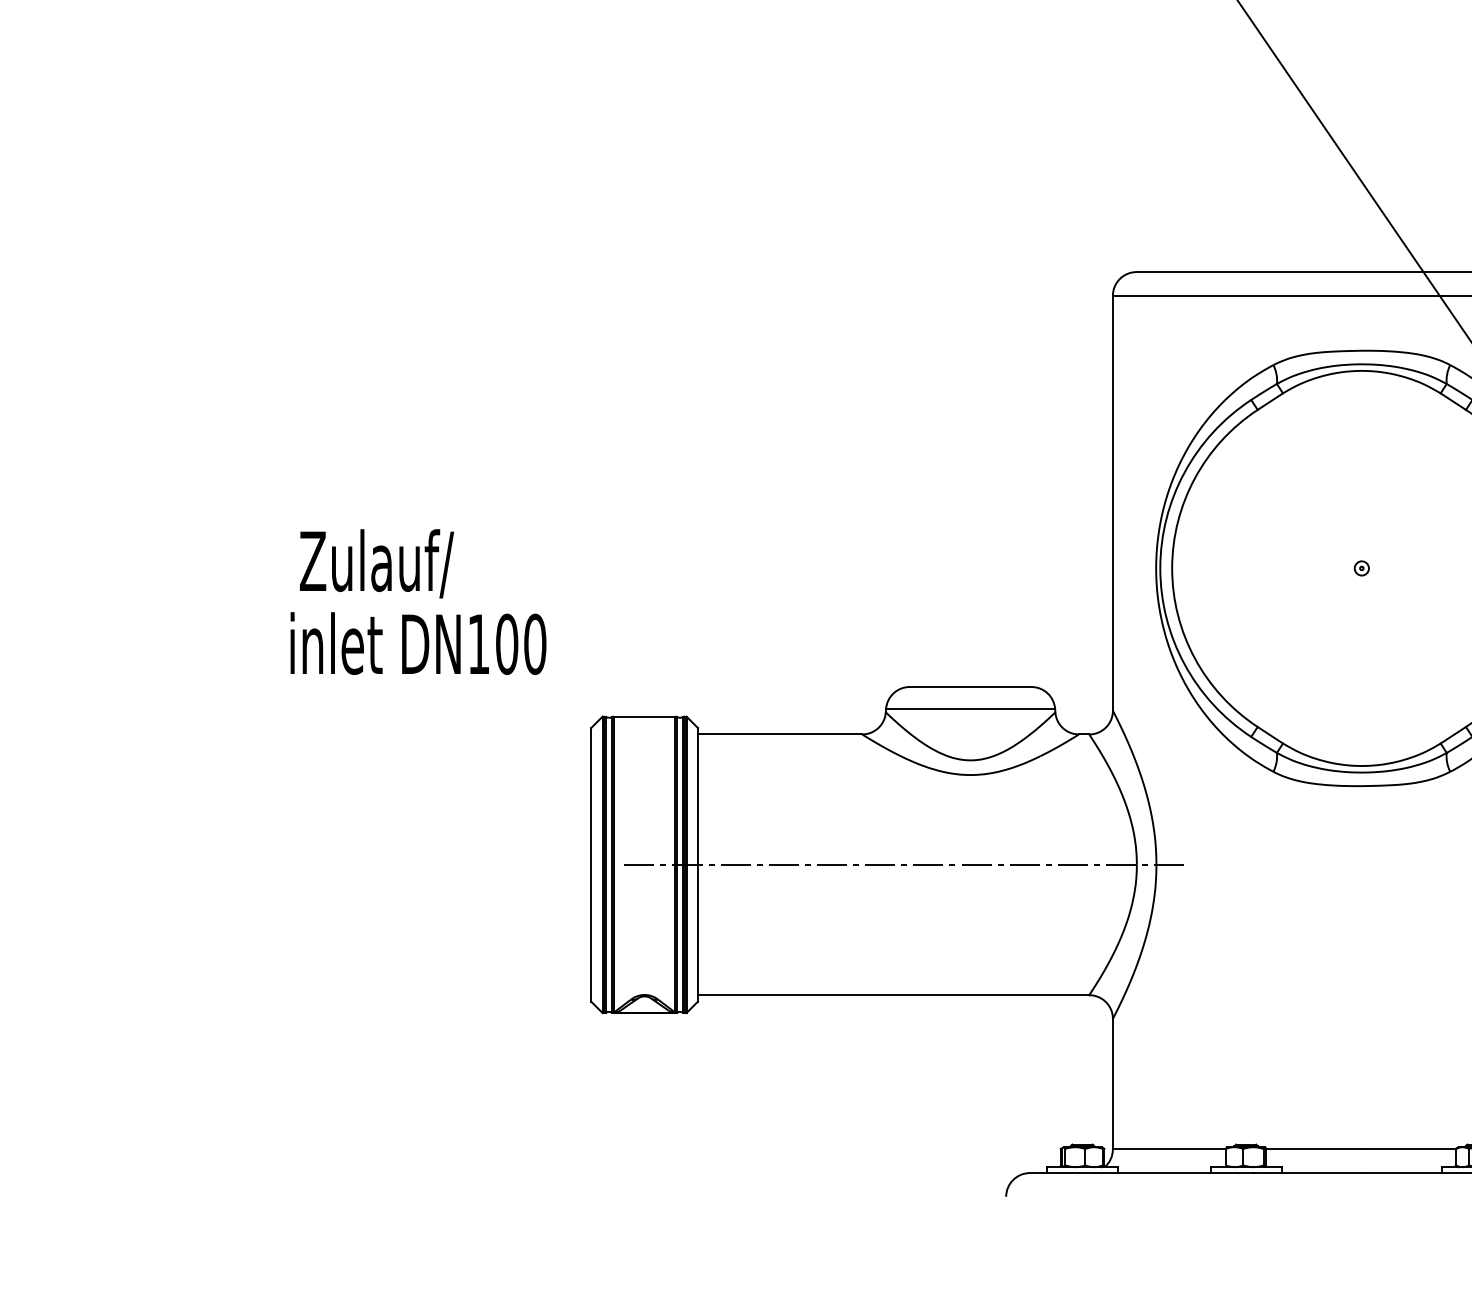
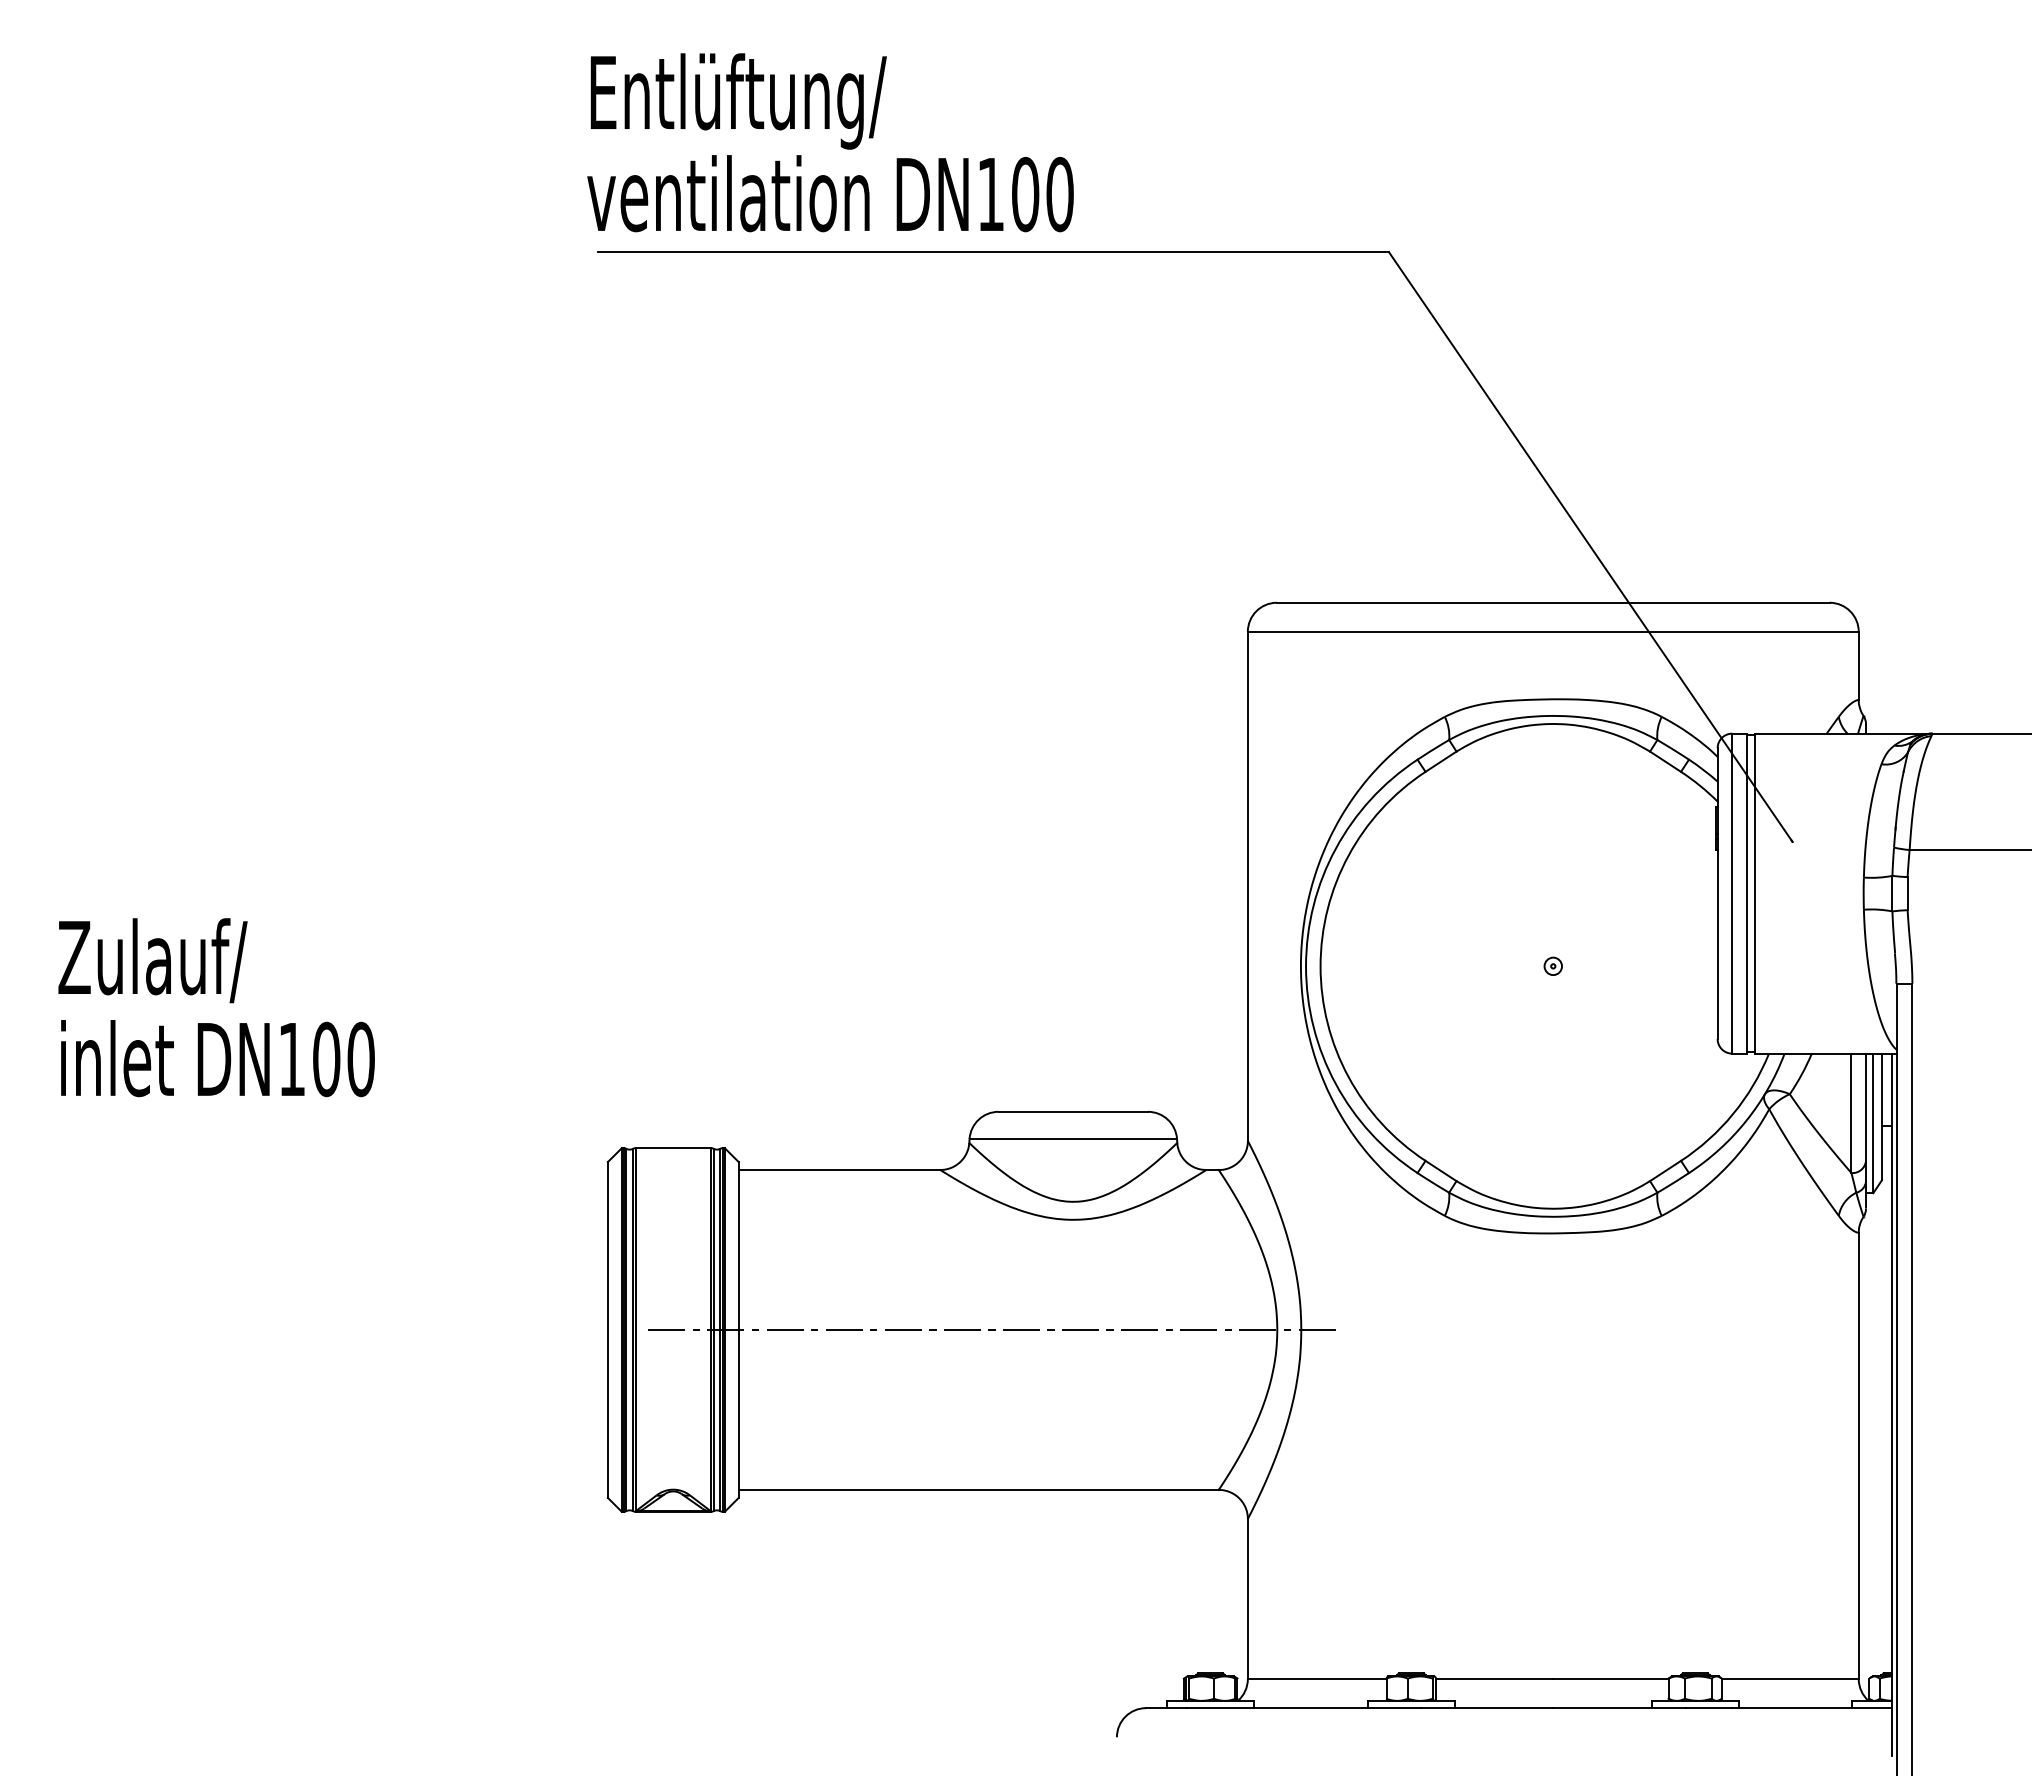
text: (376, 563) -> (152, 960), moved
text: (418, 643) -> (217, 1058), moved

